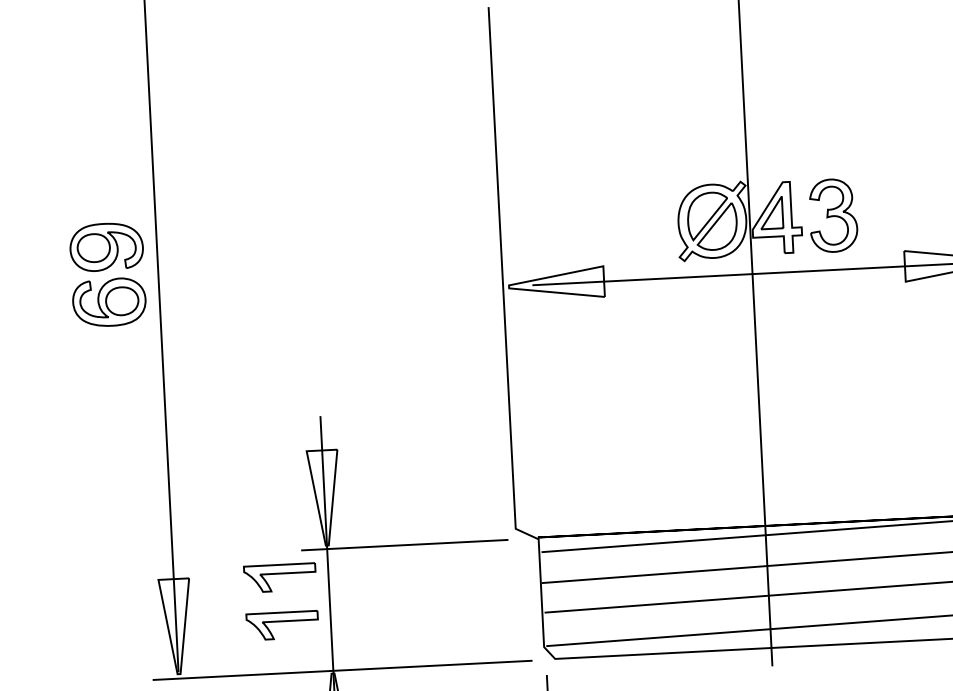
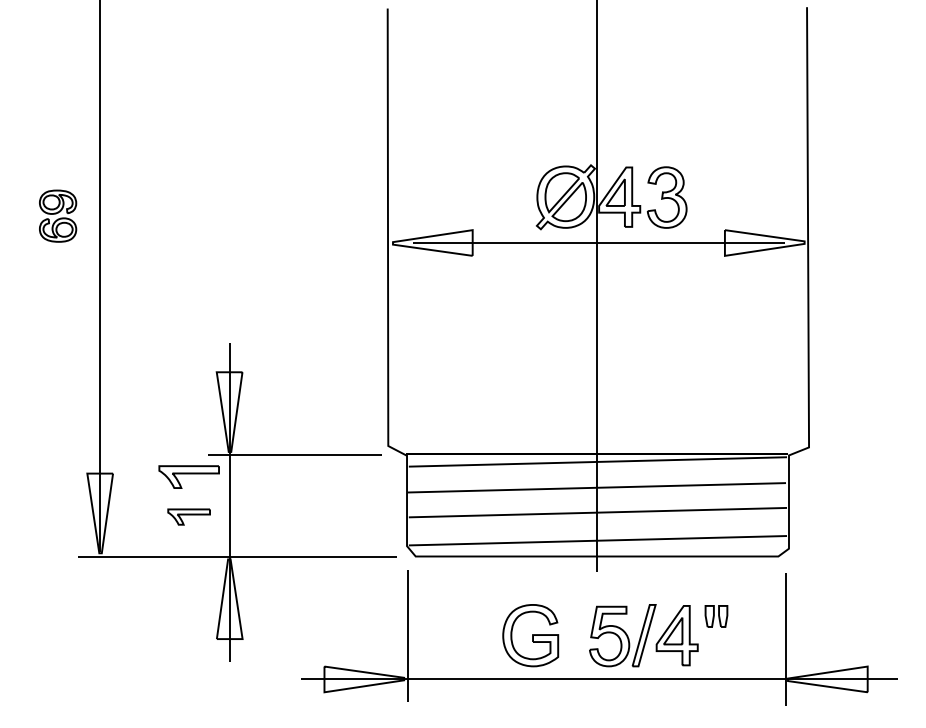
part: (107, 273) -> (57, 215), size x0.6
part: (281, 624) -> (188, 516), size x0.7

